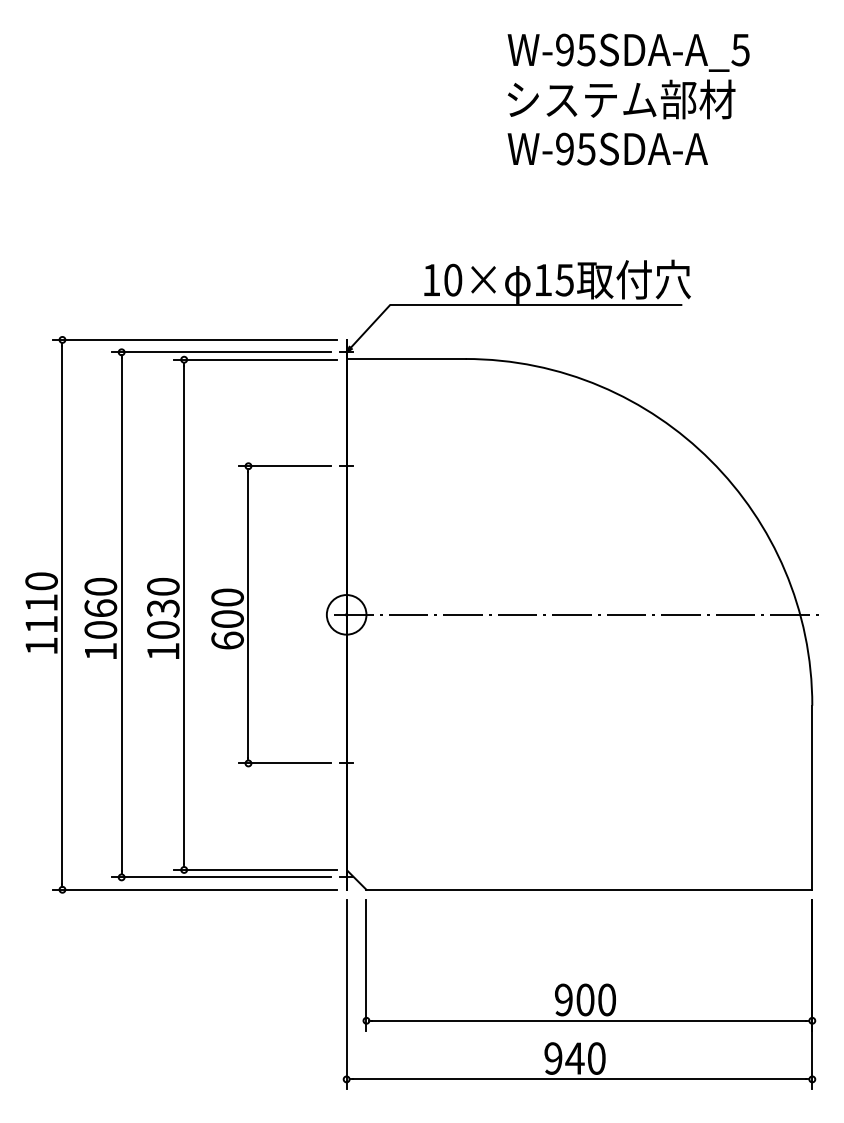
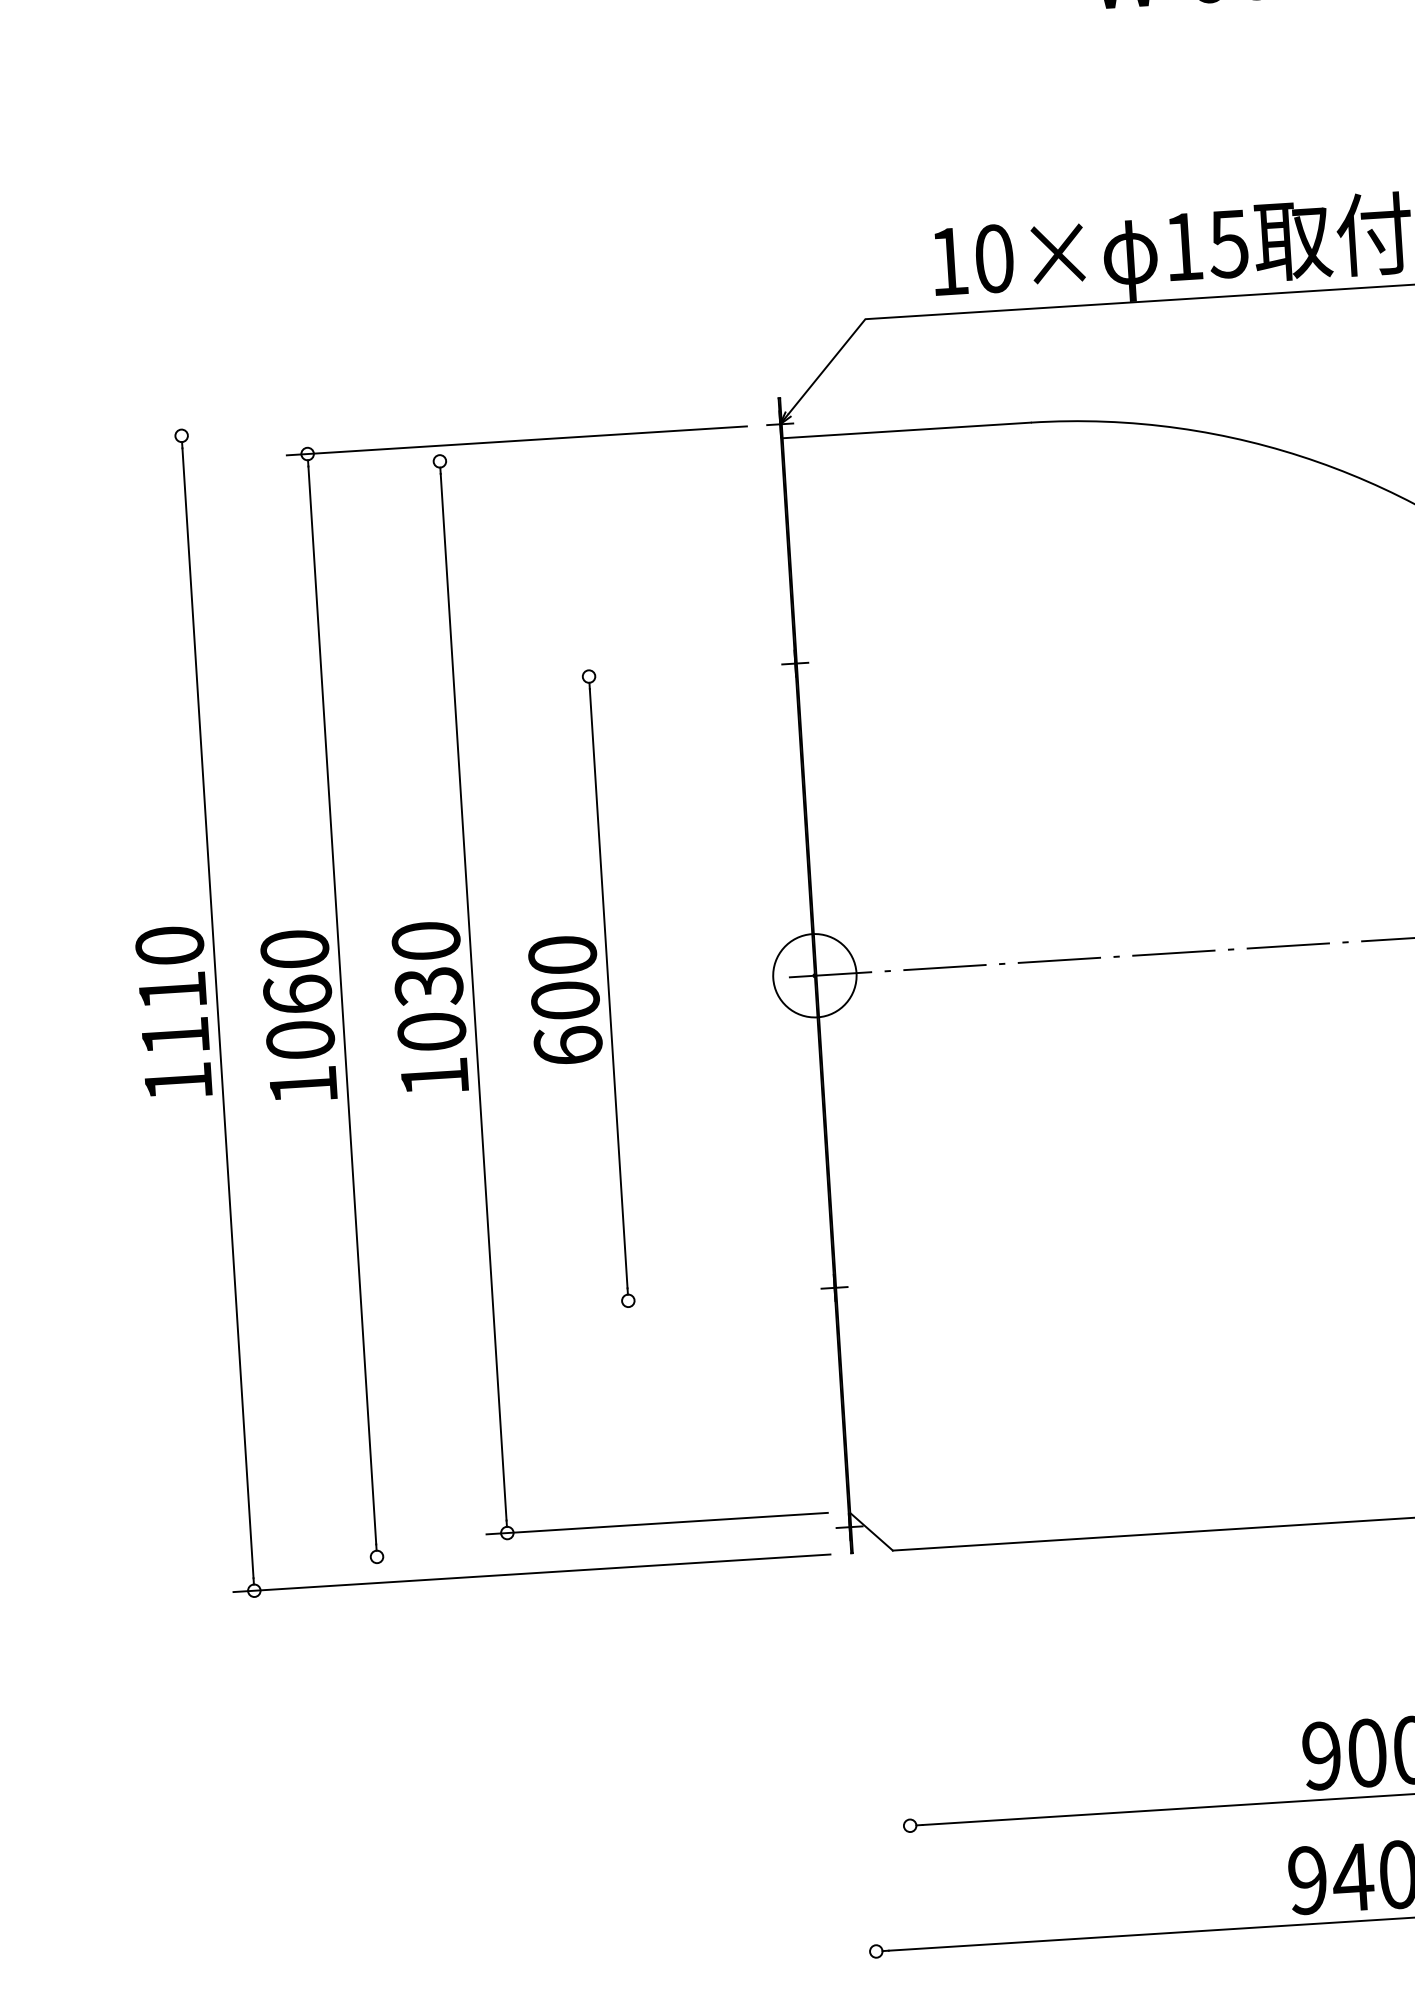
line: (194, 339) -> (458, 417), removed
line: (255, 359) -> (589, 451), removed
line: (284, 466) -> (664, 672), removed
line: (284, 763) -> (703, 1296), removed
line: (220, 877) -> (584, 1544), removed
line: (366, 964) -> (902, 1707), removed
line: (346, 994) -> (864, 1773), removed

